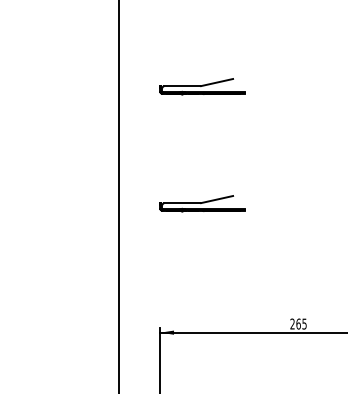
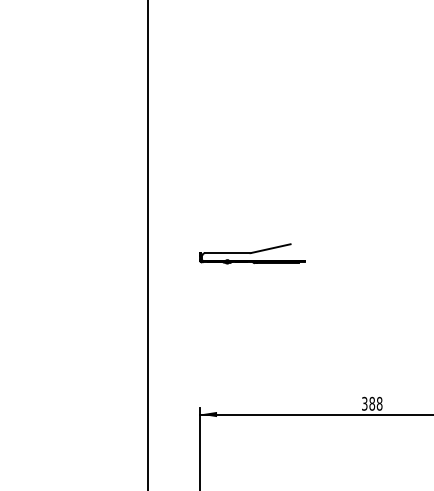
part: (202, 86) -> (252, 107), removed
text: (298, 323) -> (372, 403), 265 -> 388

